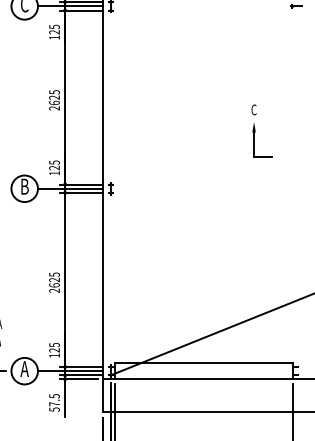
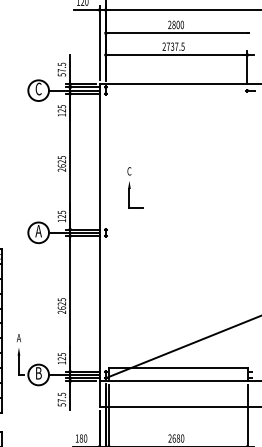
part: (261, 130) -> (135, 187), moved
text: (24, 187) -> (38, 231), B -> A
text: (24, 369) -> (38, 373), A -> B

